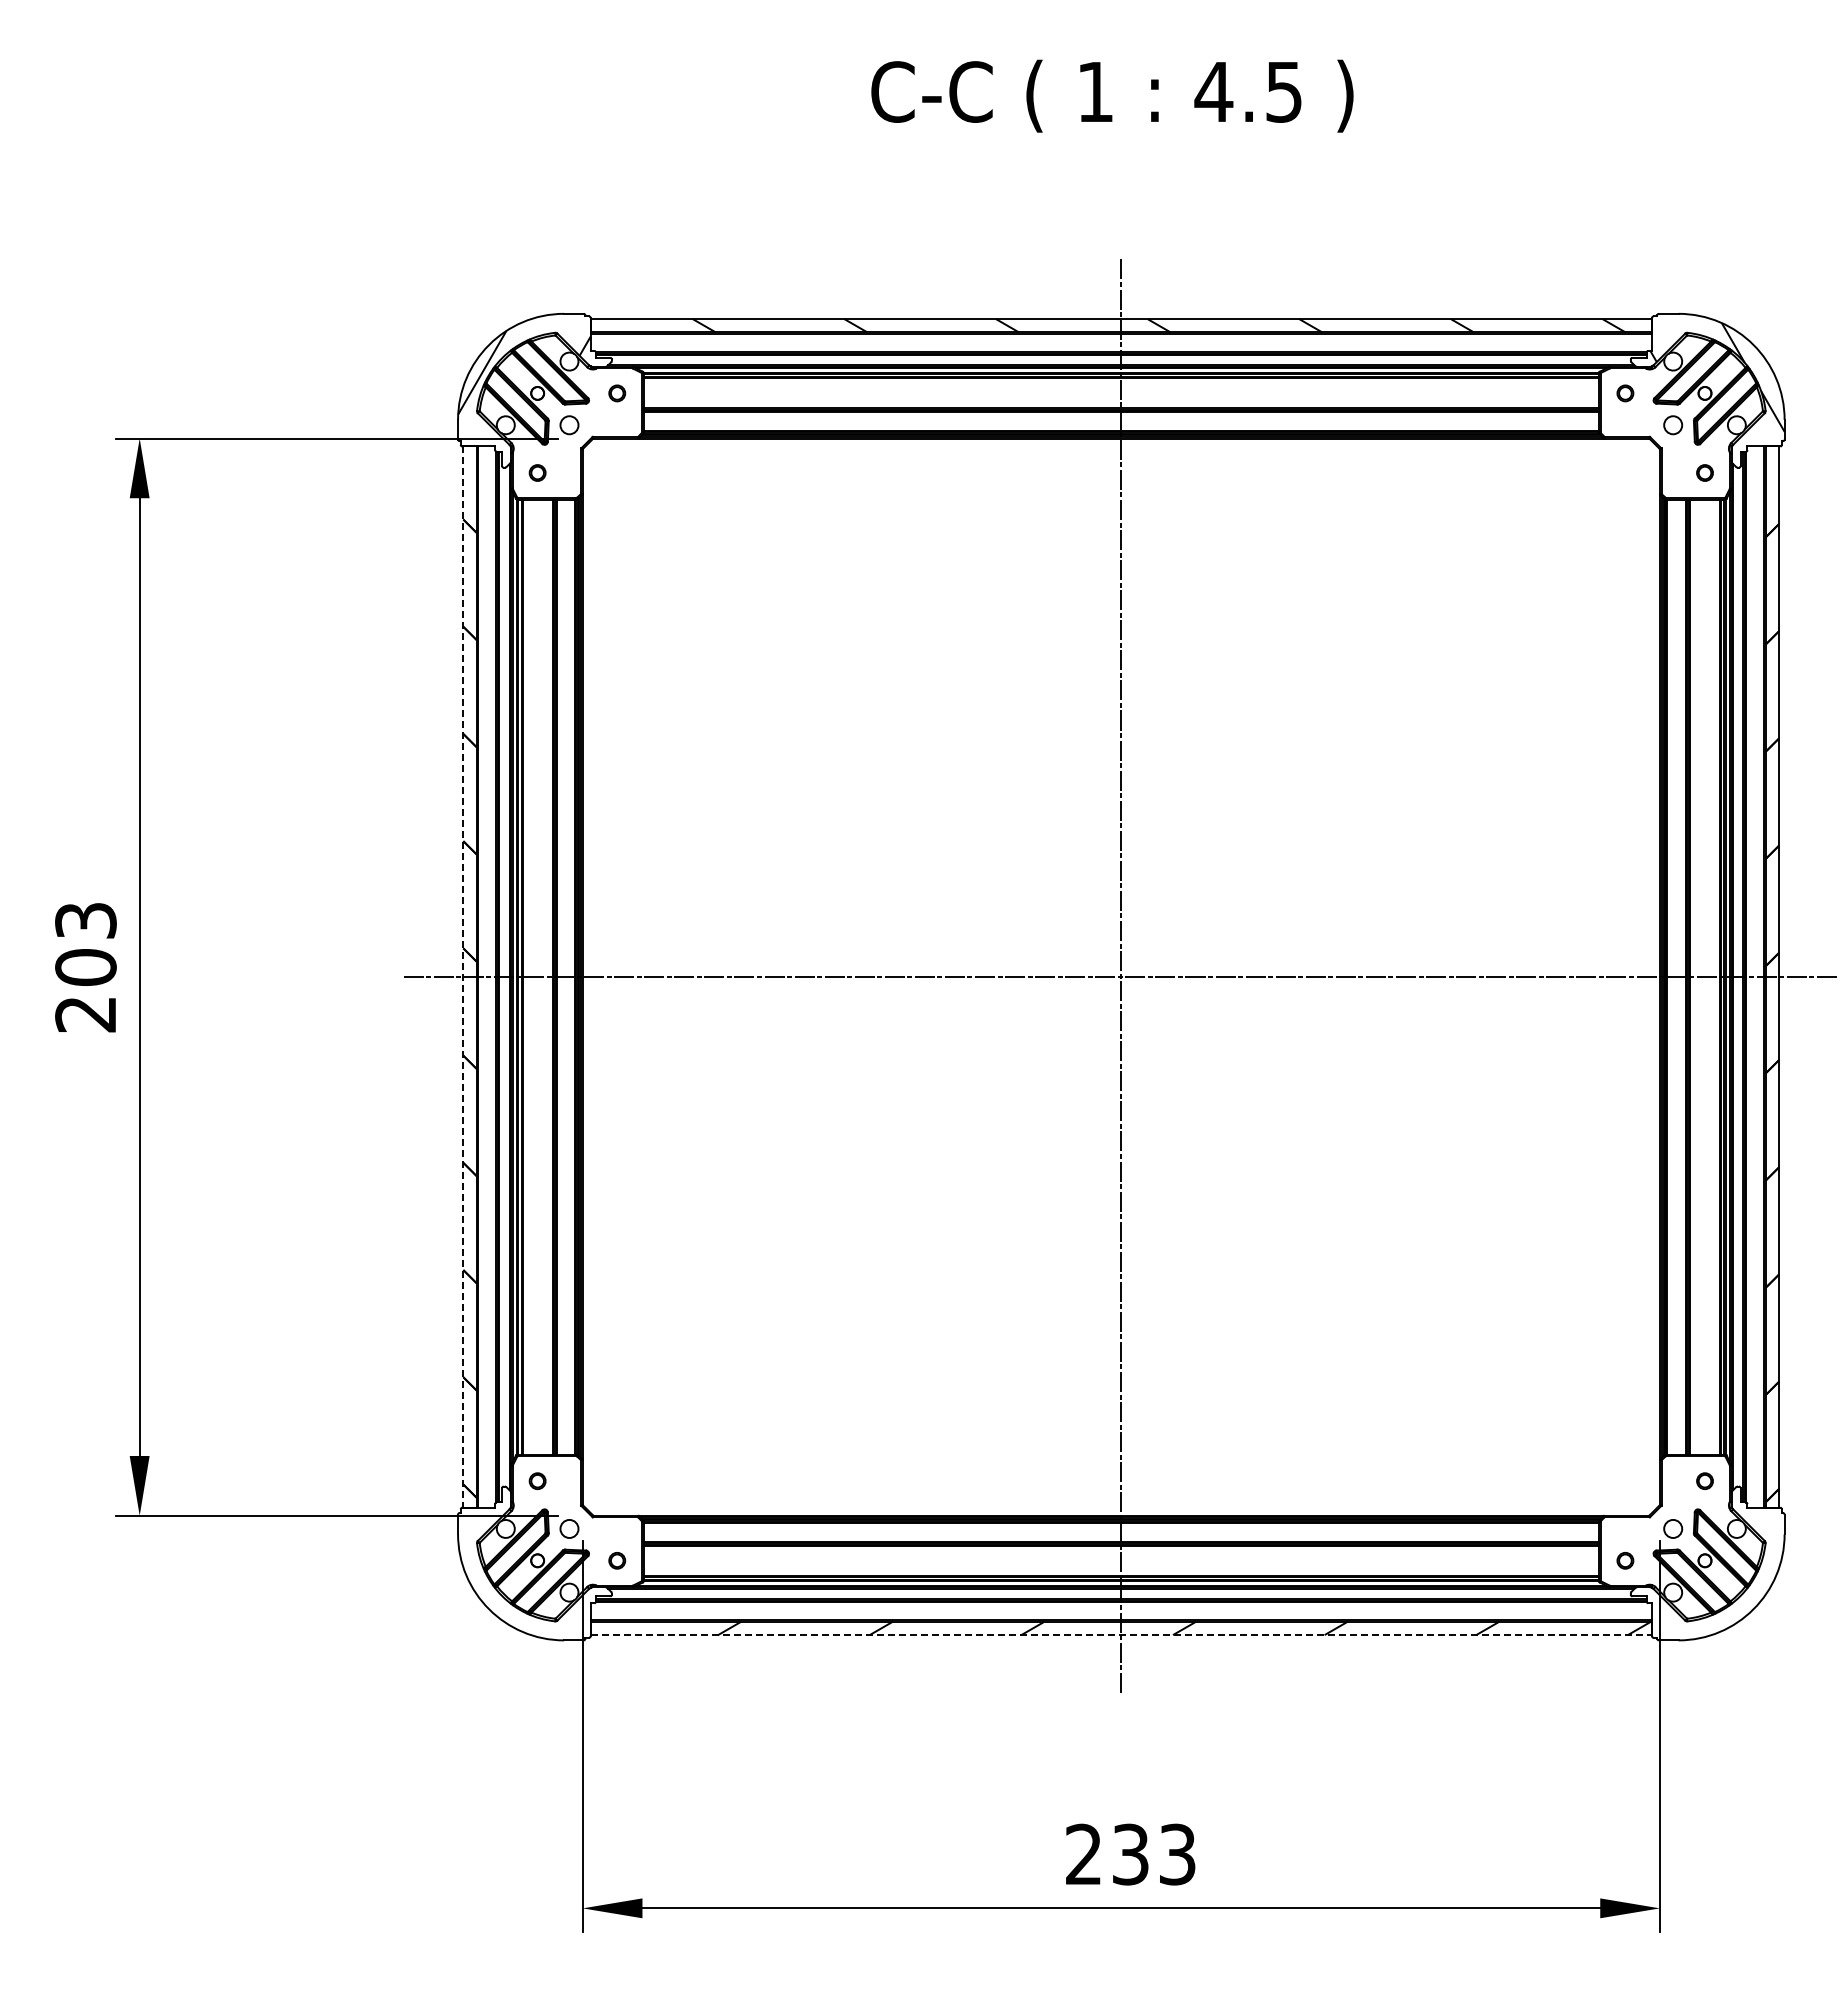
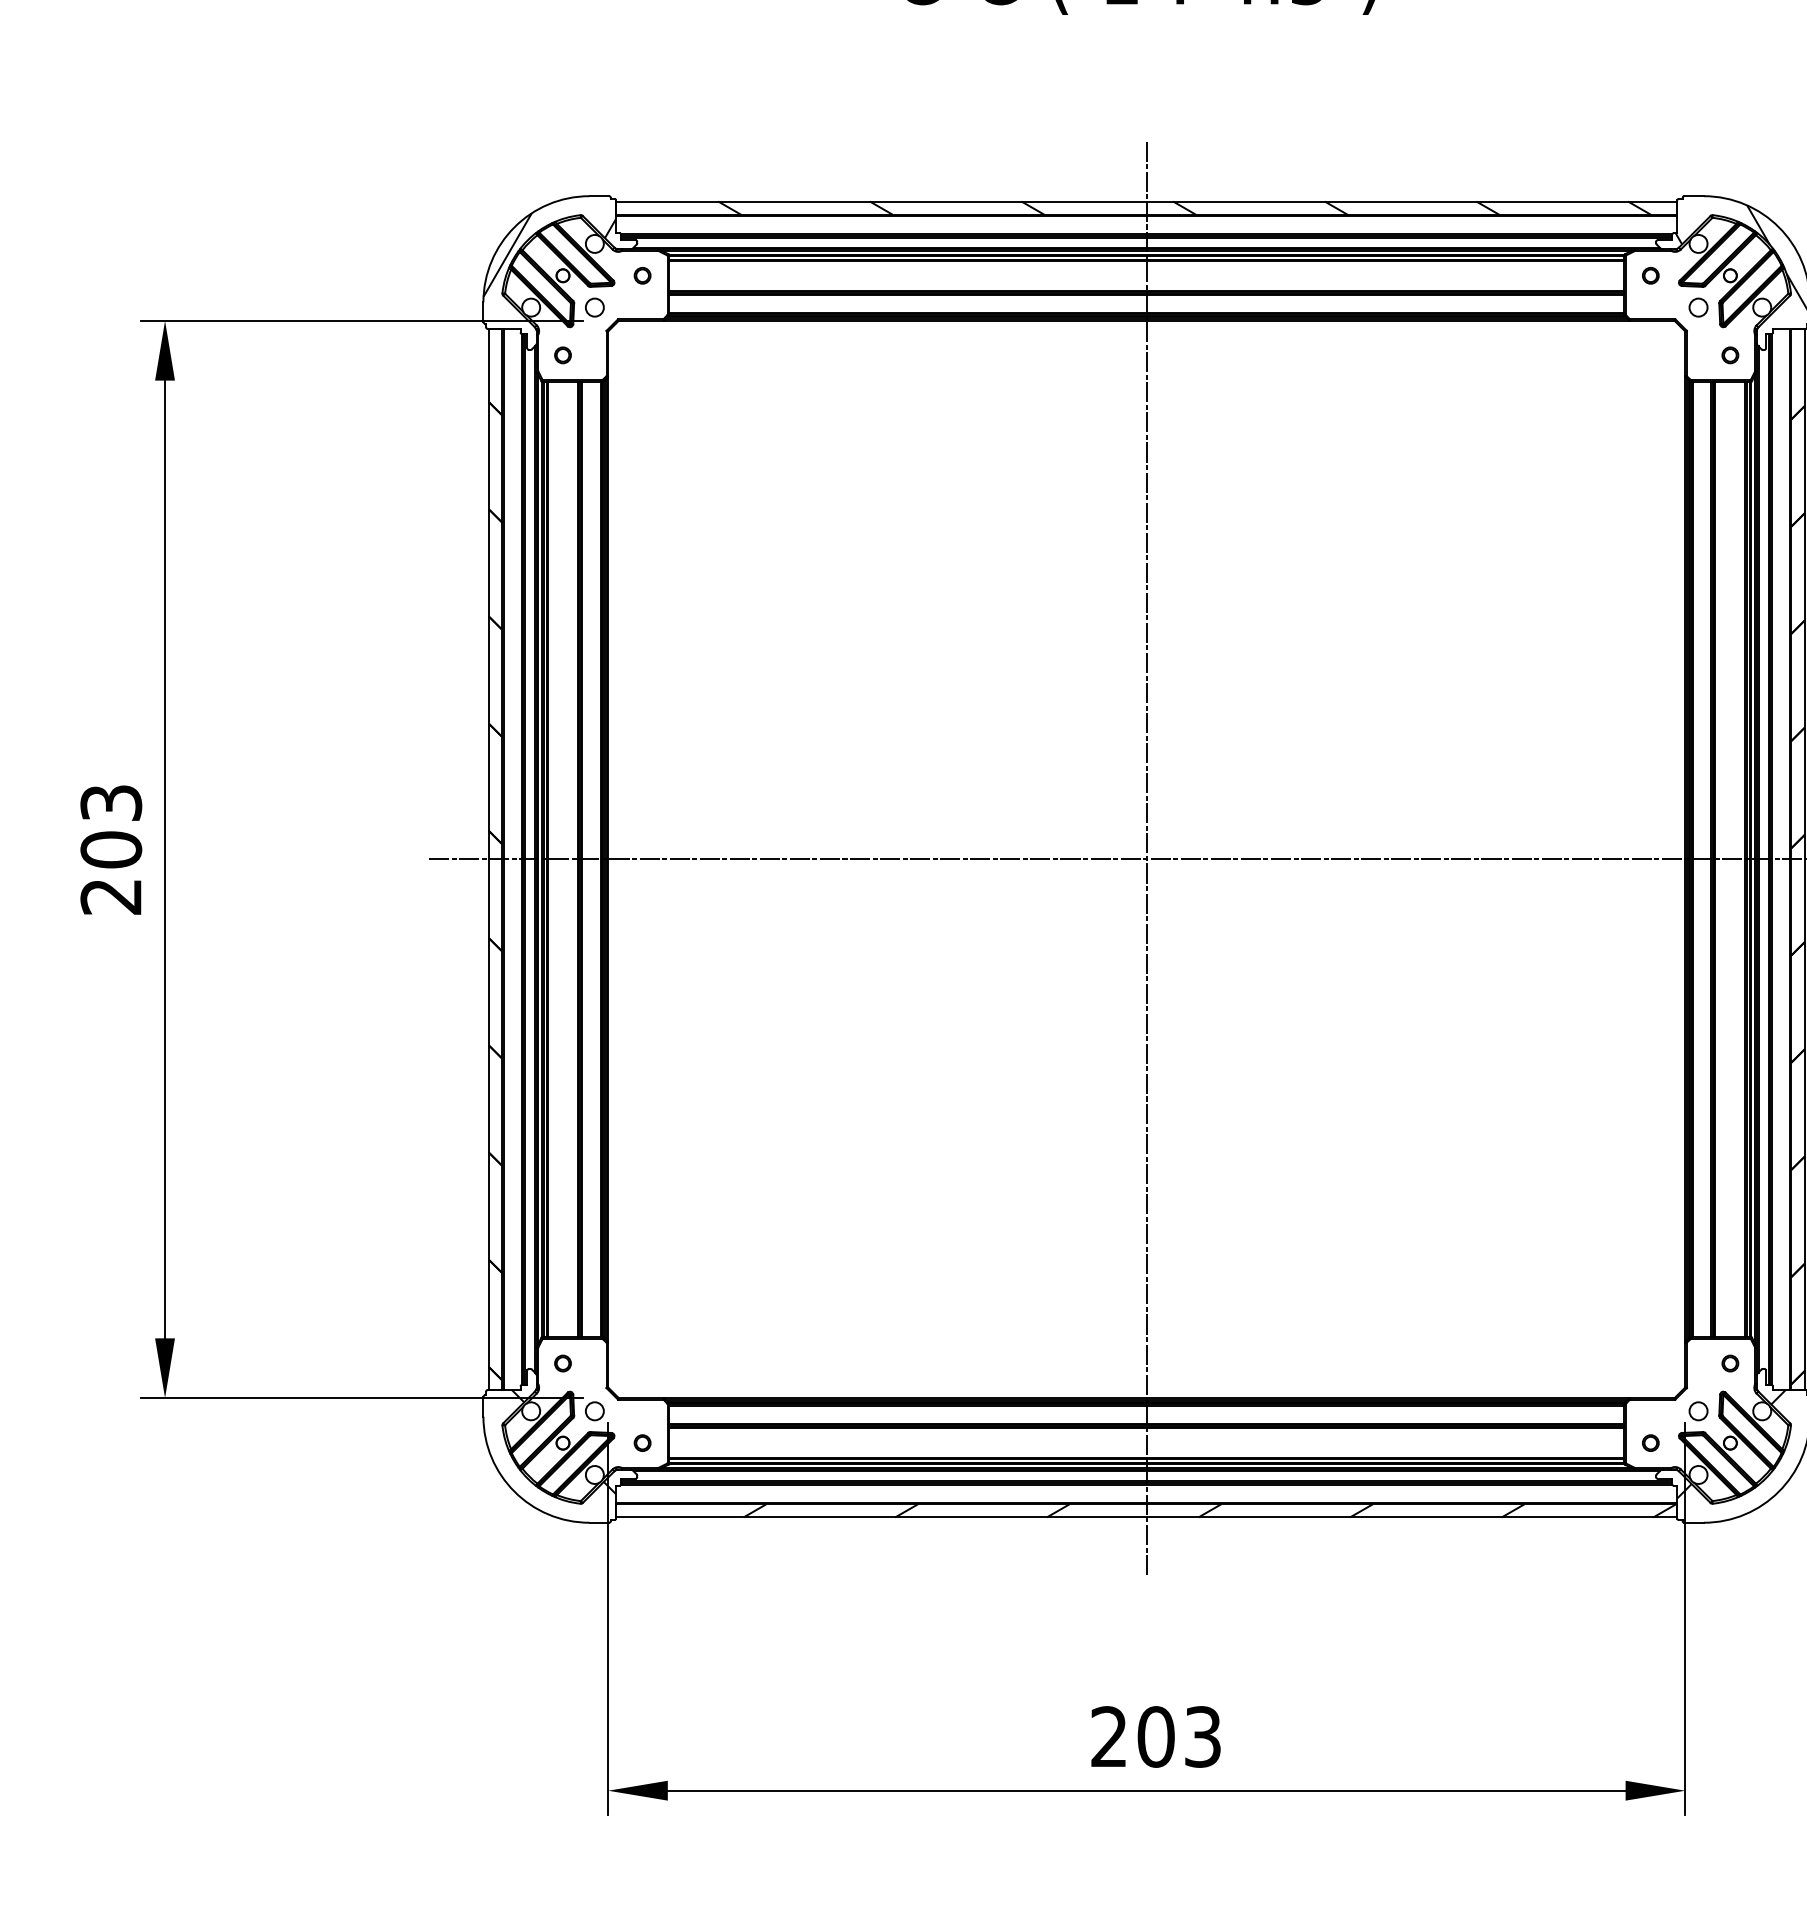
line: (463, 977) -> (488, 859), dashed -> solid
hatch: (538, 1559) -> (563, 1441), added
hatch: (1705, 1561) -> (1730, 1443), added
line: (1121, 1635) -> (1146, 1517), dashed -> solid
text: (1130, 1854) -> (1155, 1736), 233 -> 203

